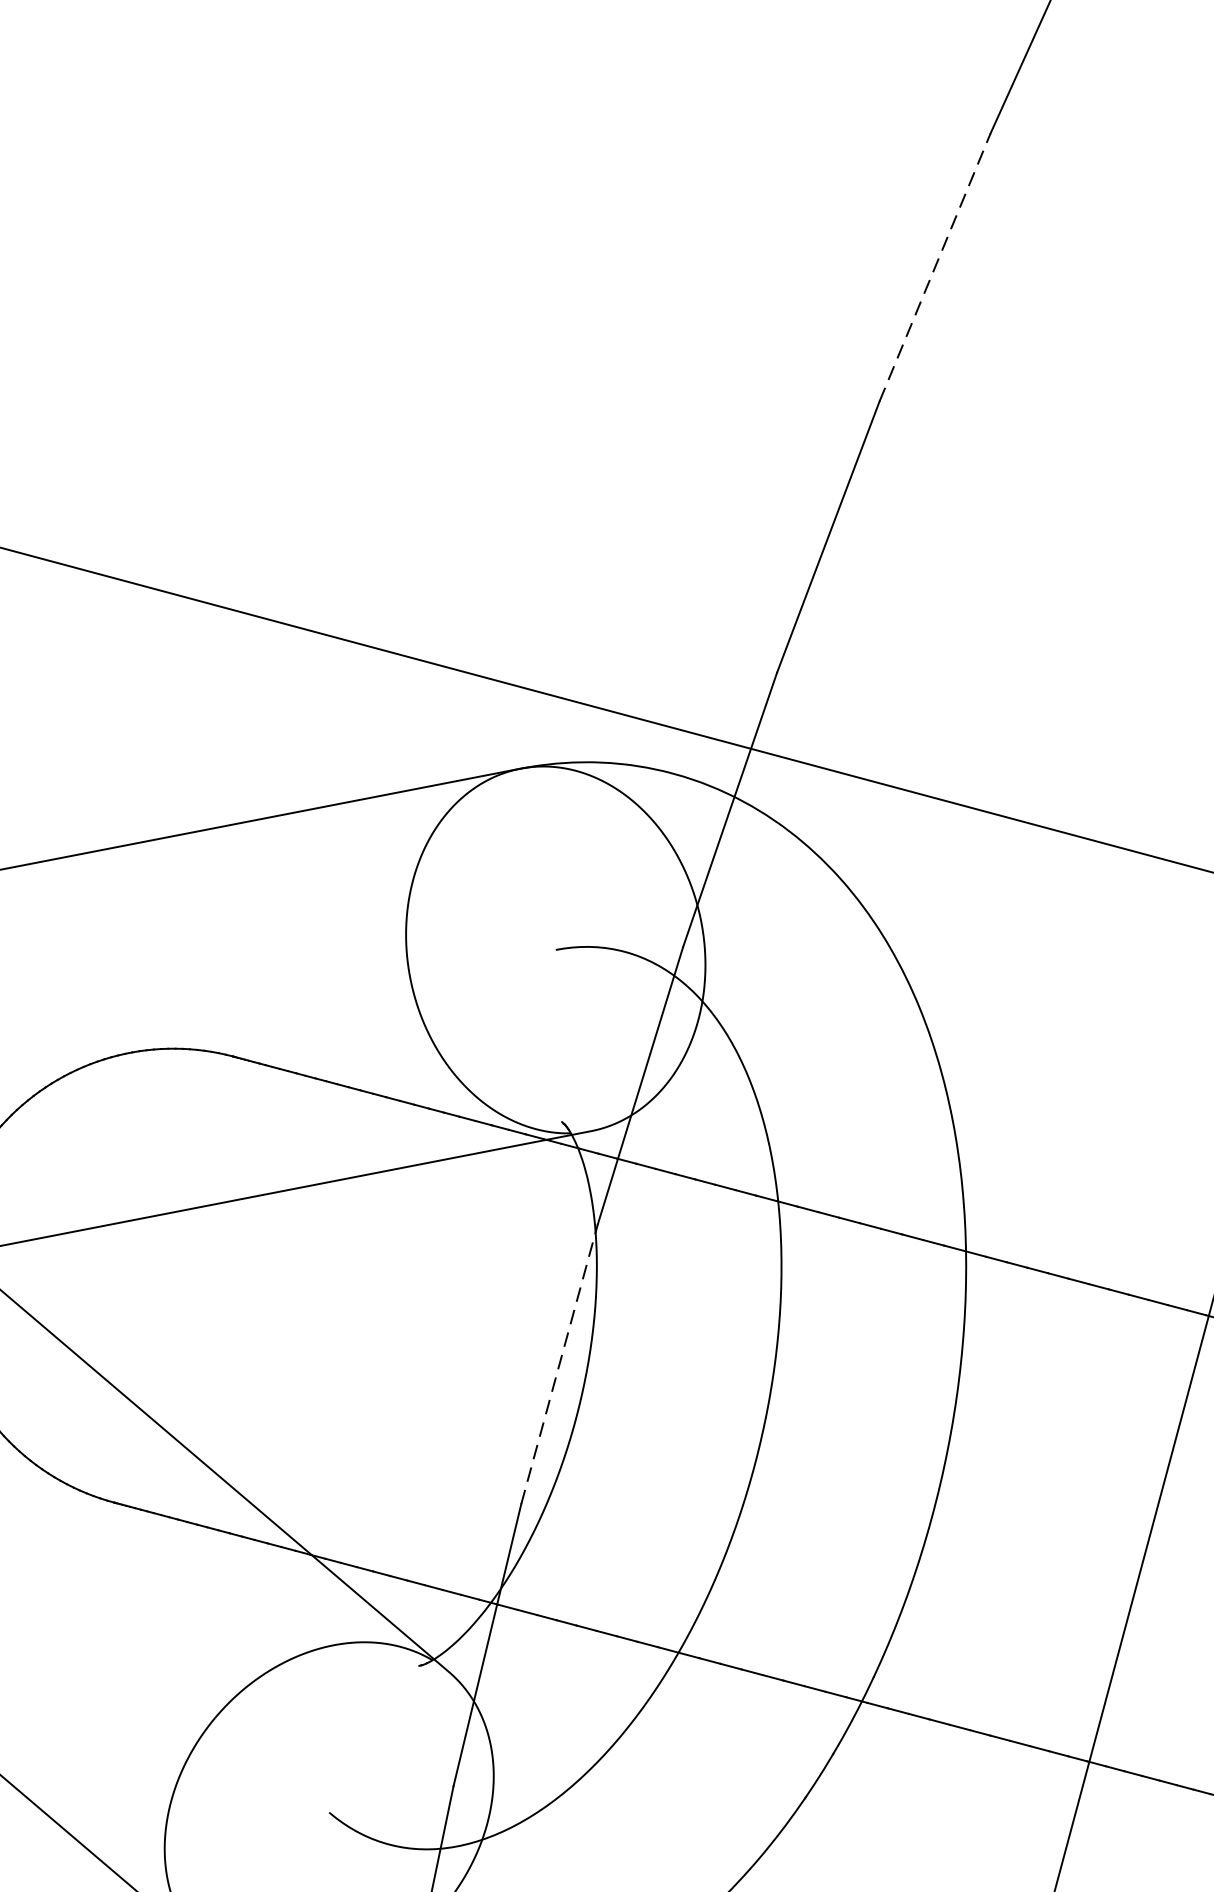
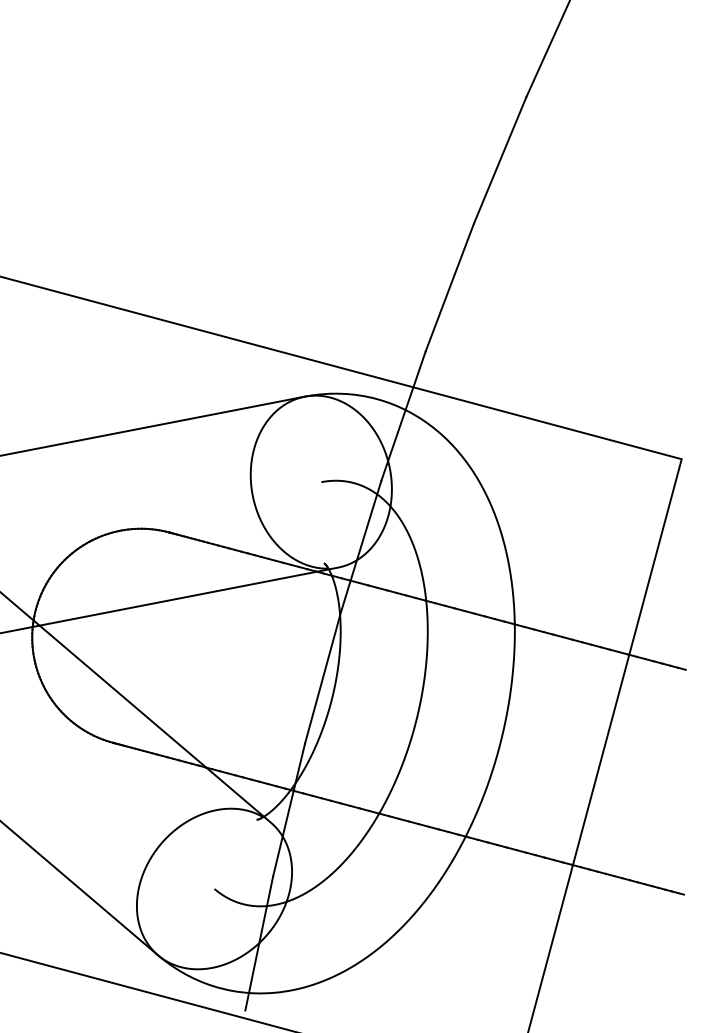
line: (935, 265) -> (500, 159), dashed -> solid
line: (560, 1364) -> (323, 677), dashed -> solid

